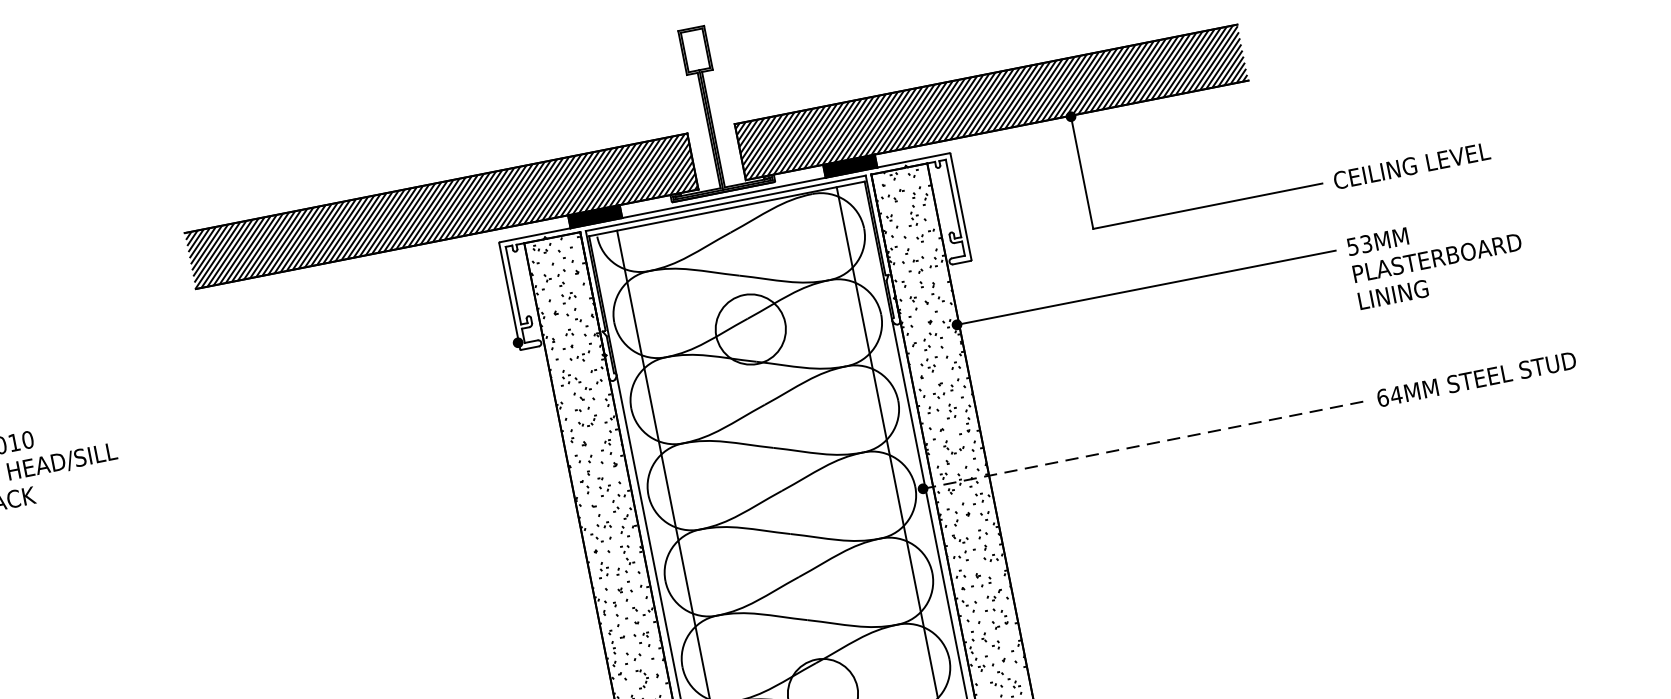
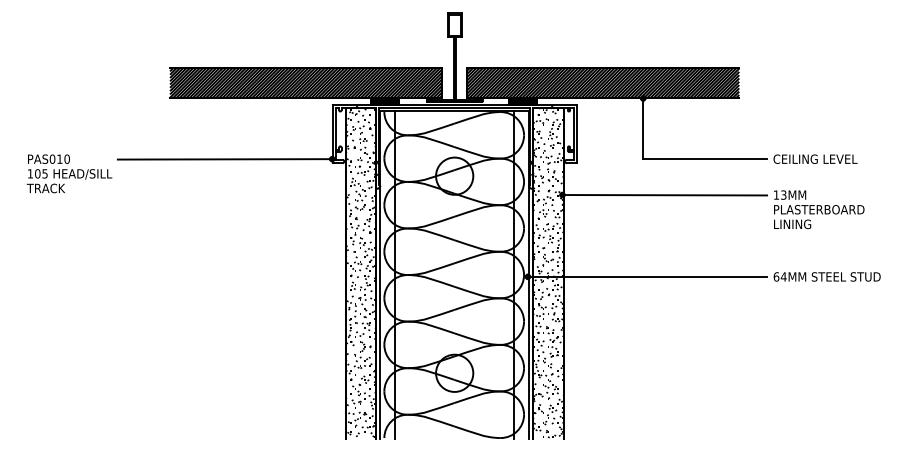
text: (1352, 245) -> (776, 194), 53MM -> 13MM
line: (318, 382) -> (224, 159), added
line: (1144, 444) -> (647, 276), dashed -> solid

